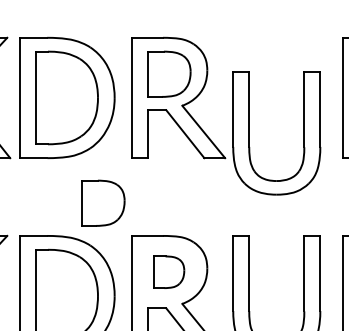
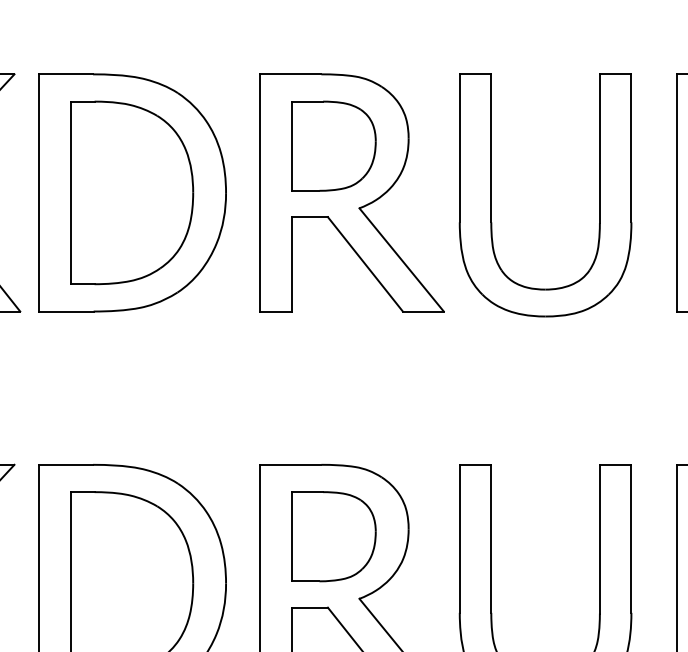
part: (249, 133) -> (491, 195), moved
part: (103, 202) -> (204, 398), removed
part: (169, 271) -> (334, 534), size x1.43

